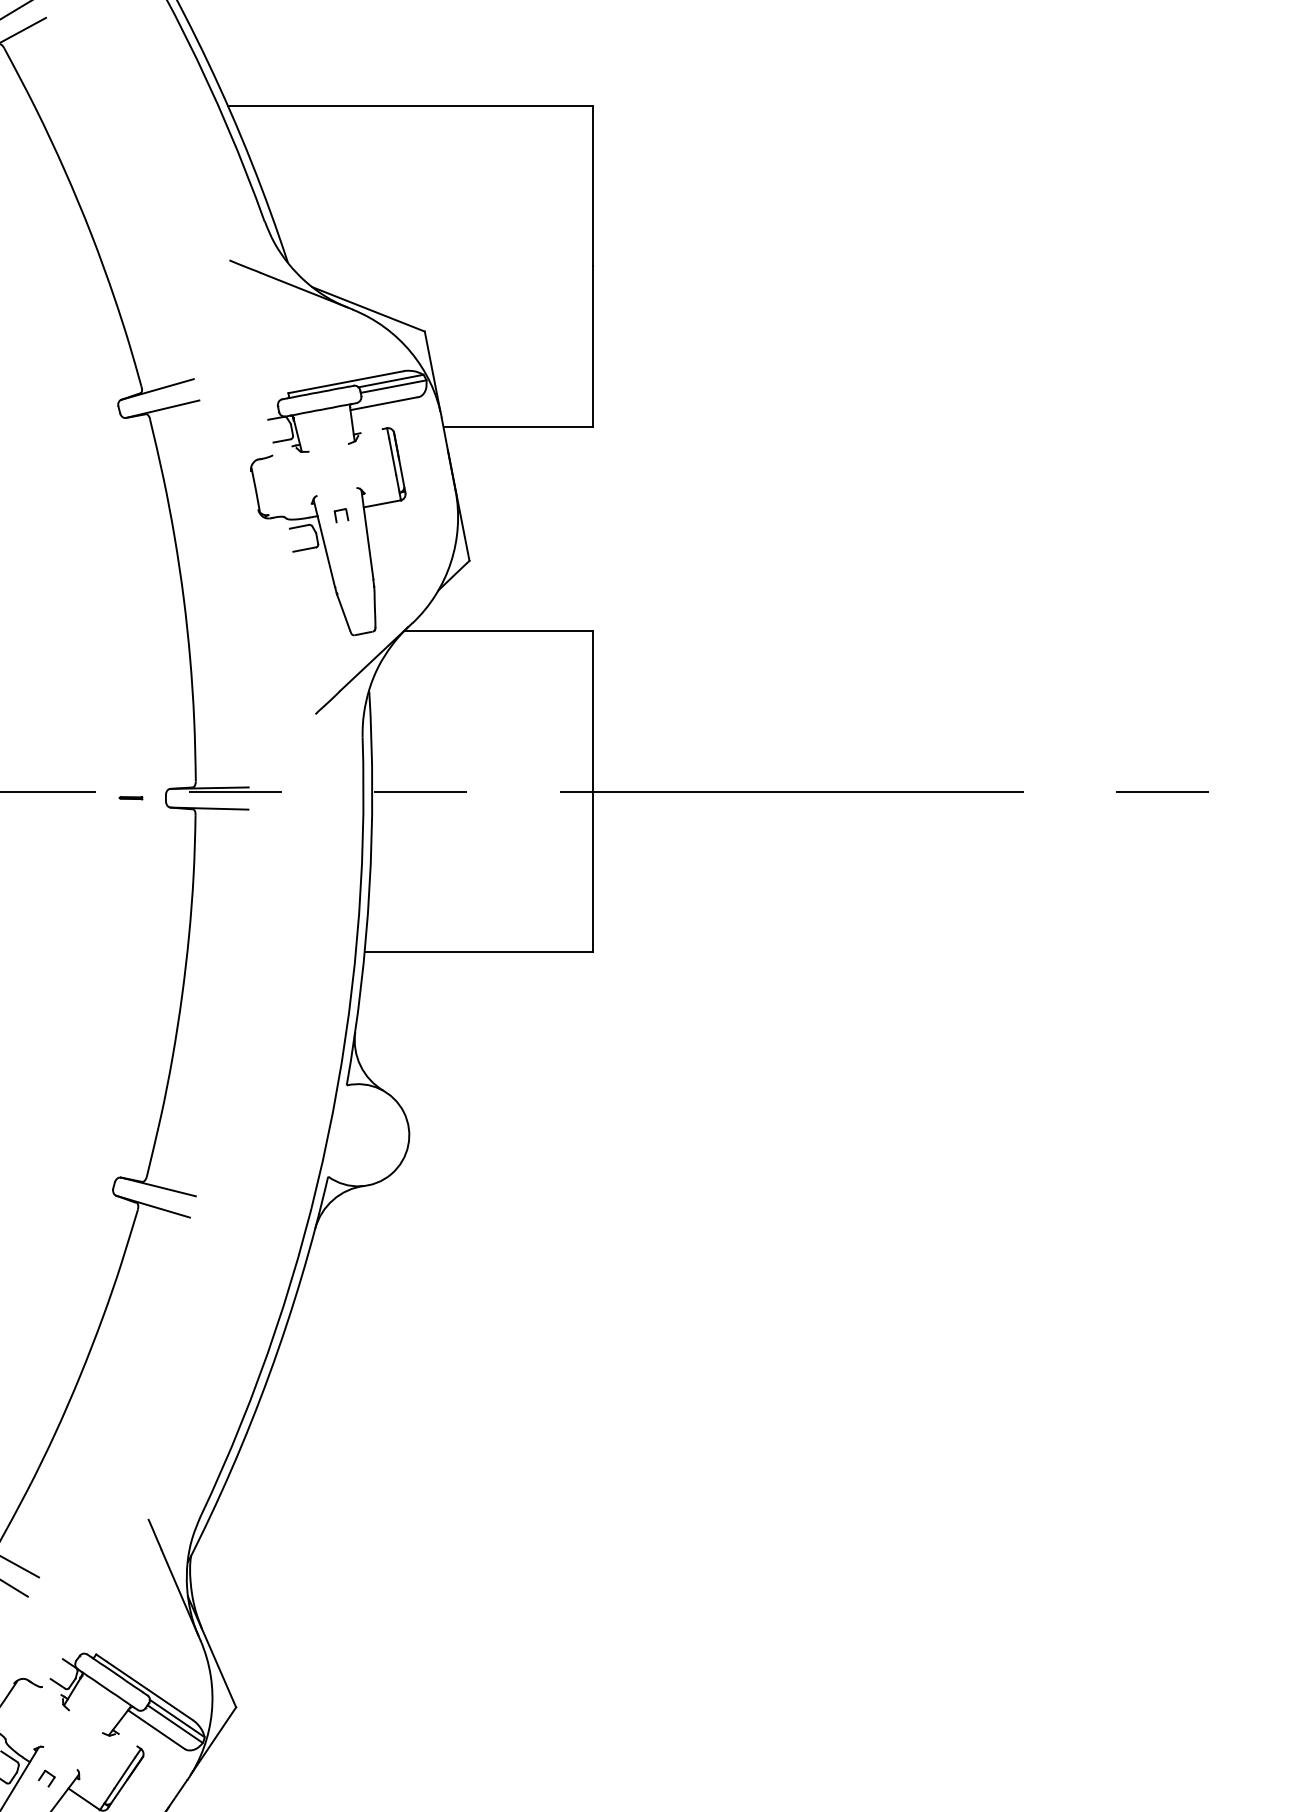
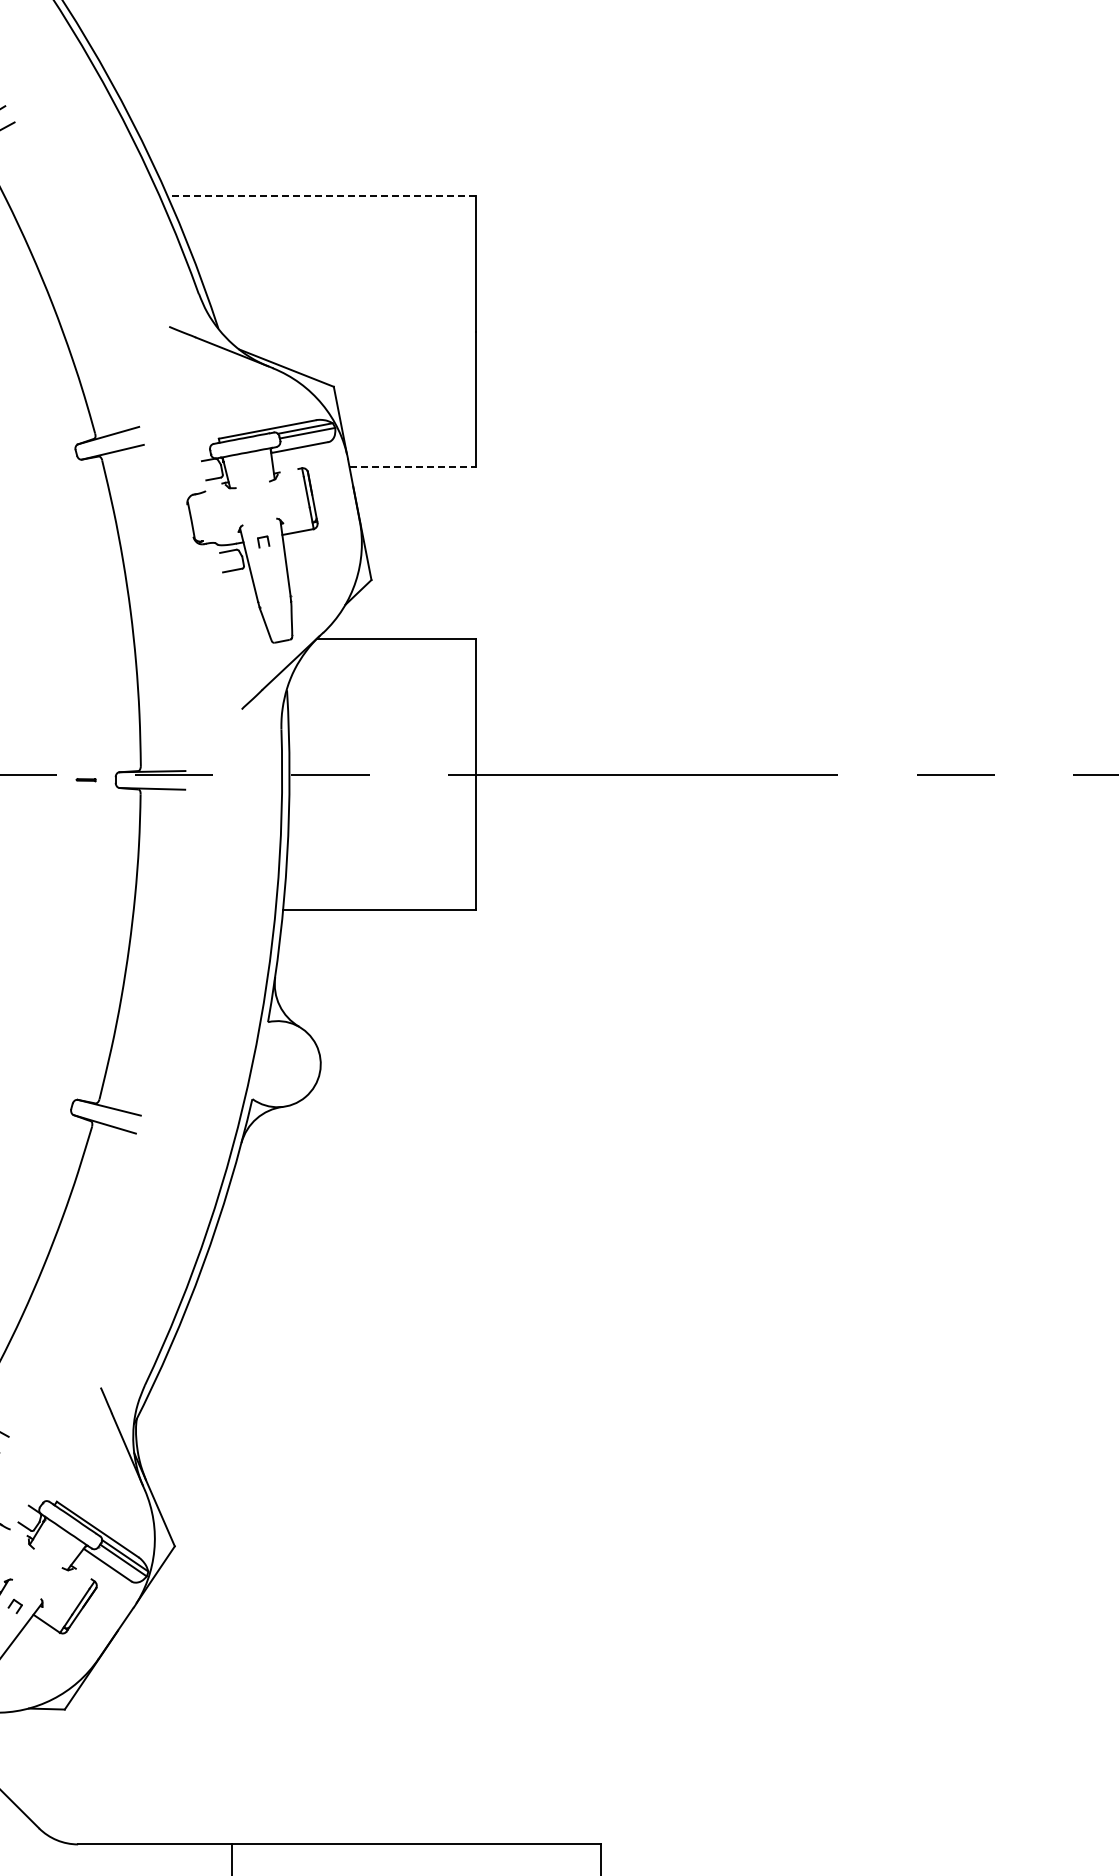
line: (410, 105) -> (321, 196), solid -> dashed
line: (519, 427) -> (413, 467), solid -> dashed

